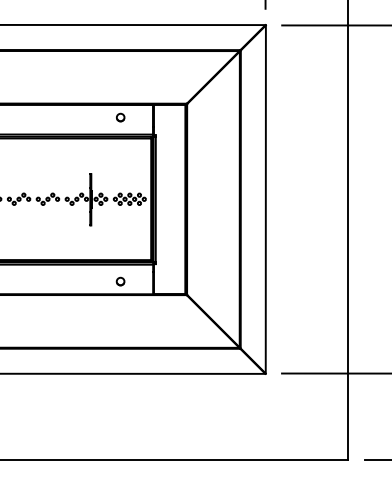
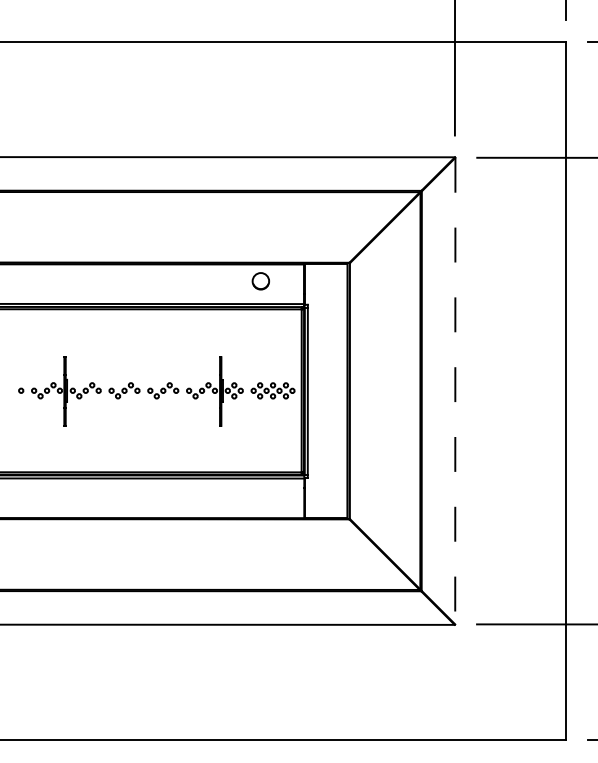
circle: (120, 117) -> (260, 281), size x1.6
line: (265, 199) -> (455, 391), solid -> dashed
circle: (120, 281) -> (260, 501), removed

